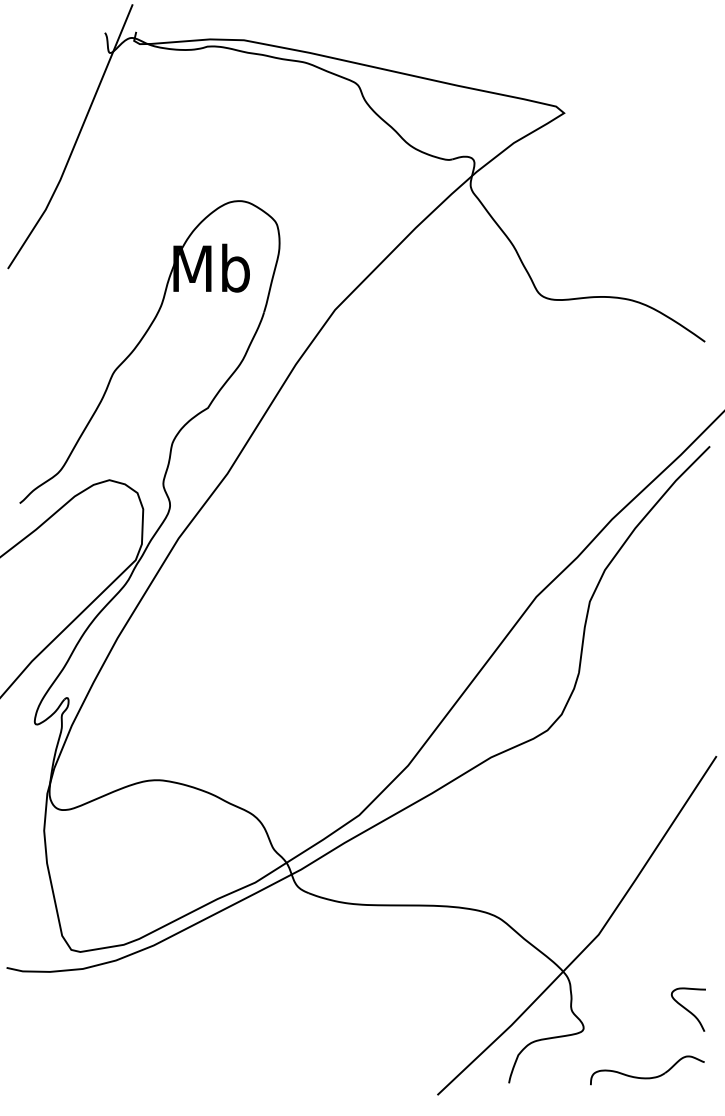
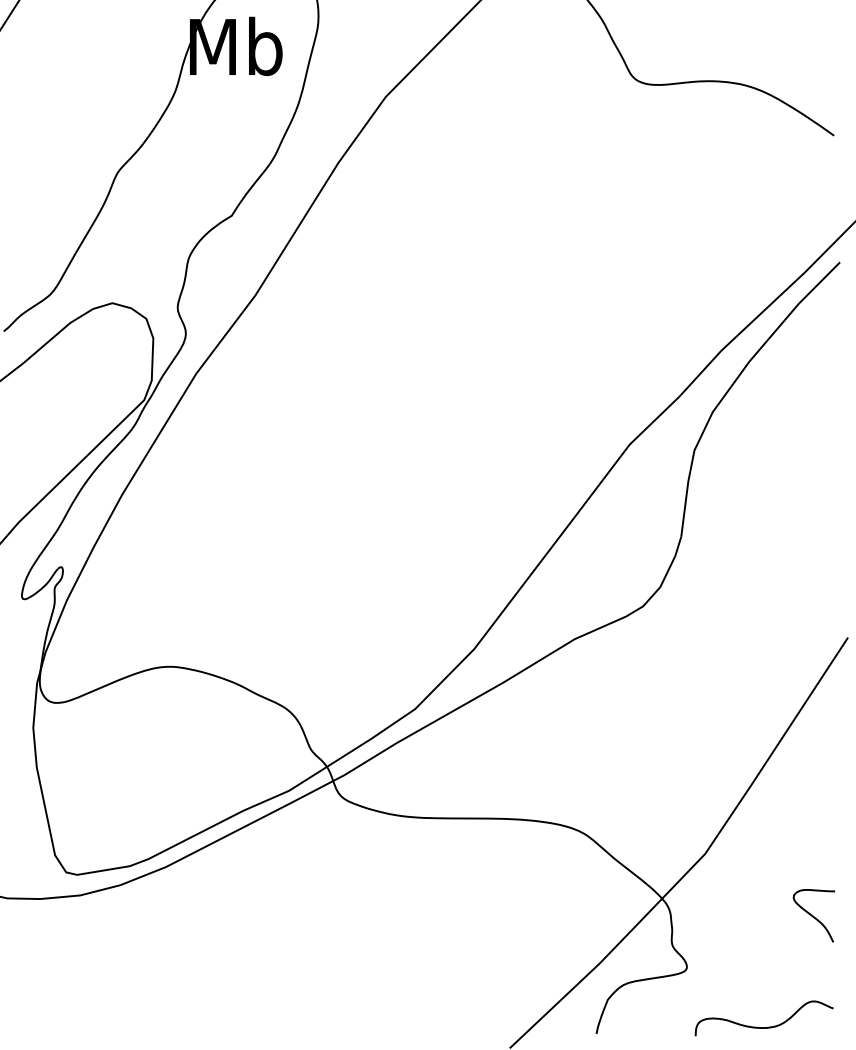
curve: (687, 1009) -> (812, 915), moved

